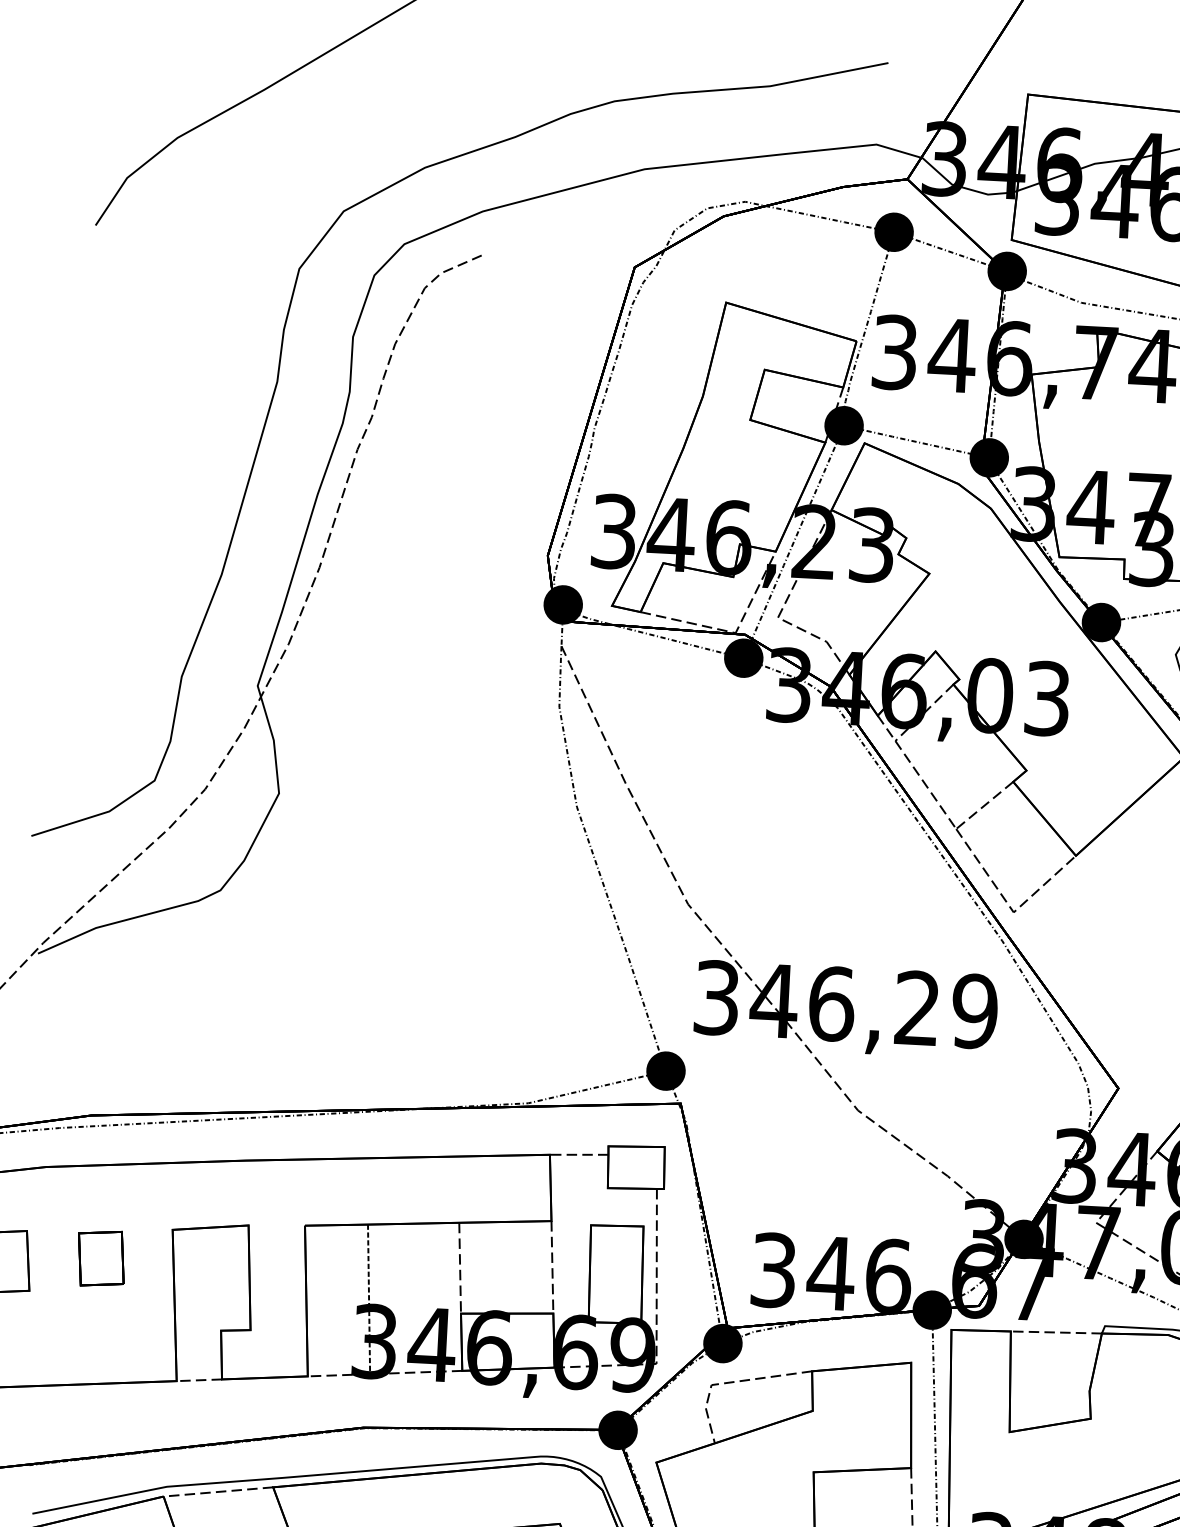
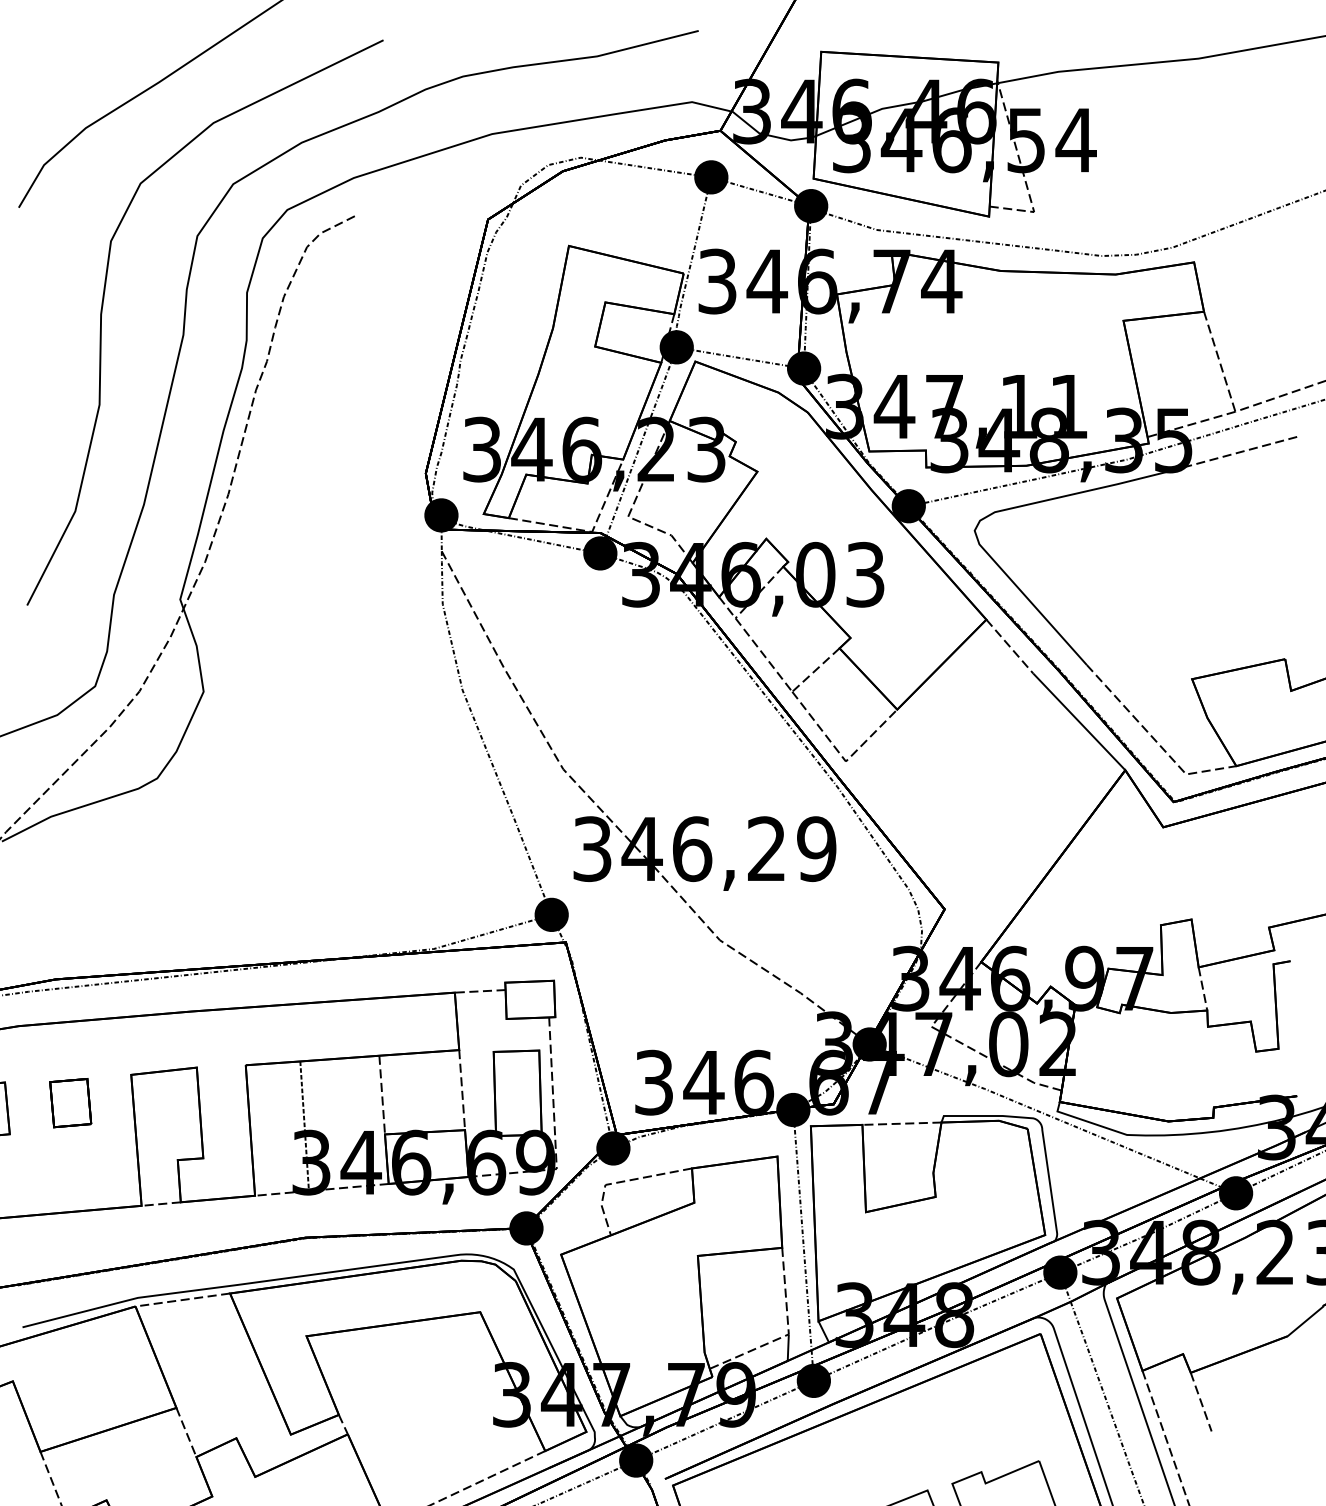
part: (187, 344) -> (103, 306), added

